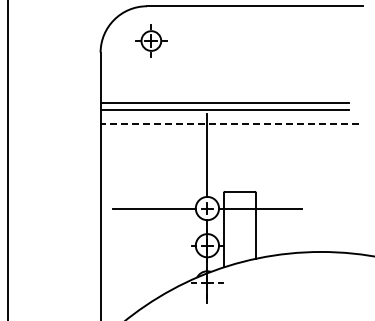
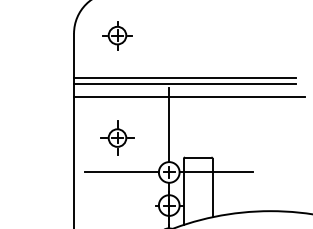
part: (151, 40) -> (117, 35), moved
line: (229, 123) -> (188, 96), dashed -> solid
part: (149, 169) -> (117, 137), added

